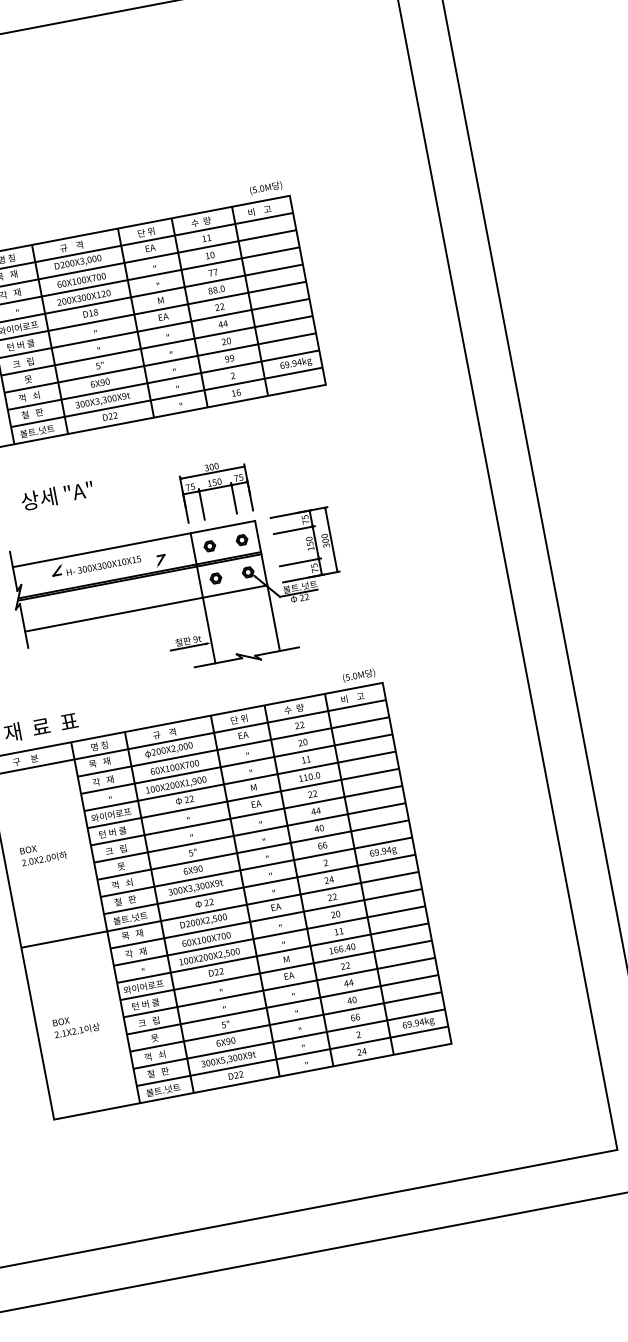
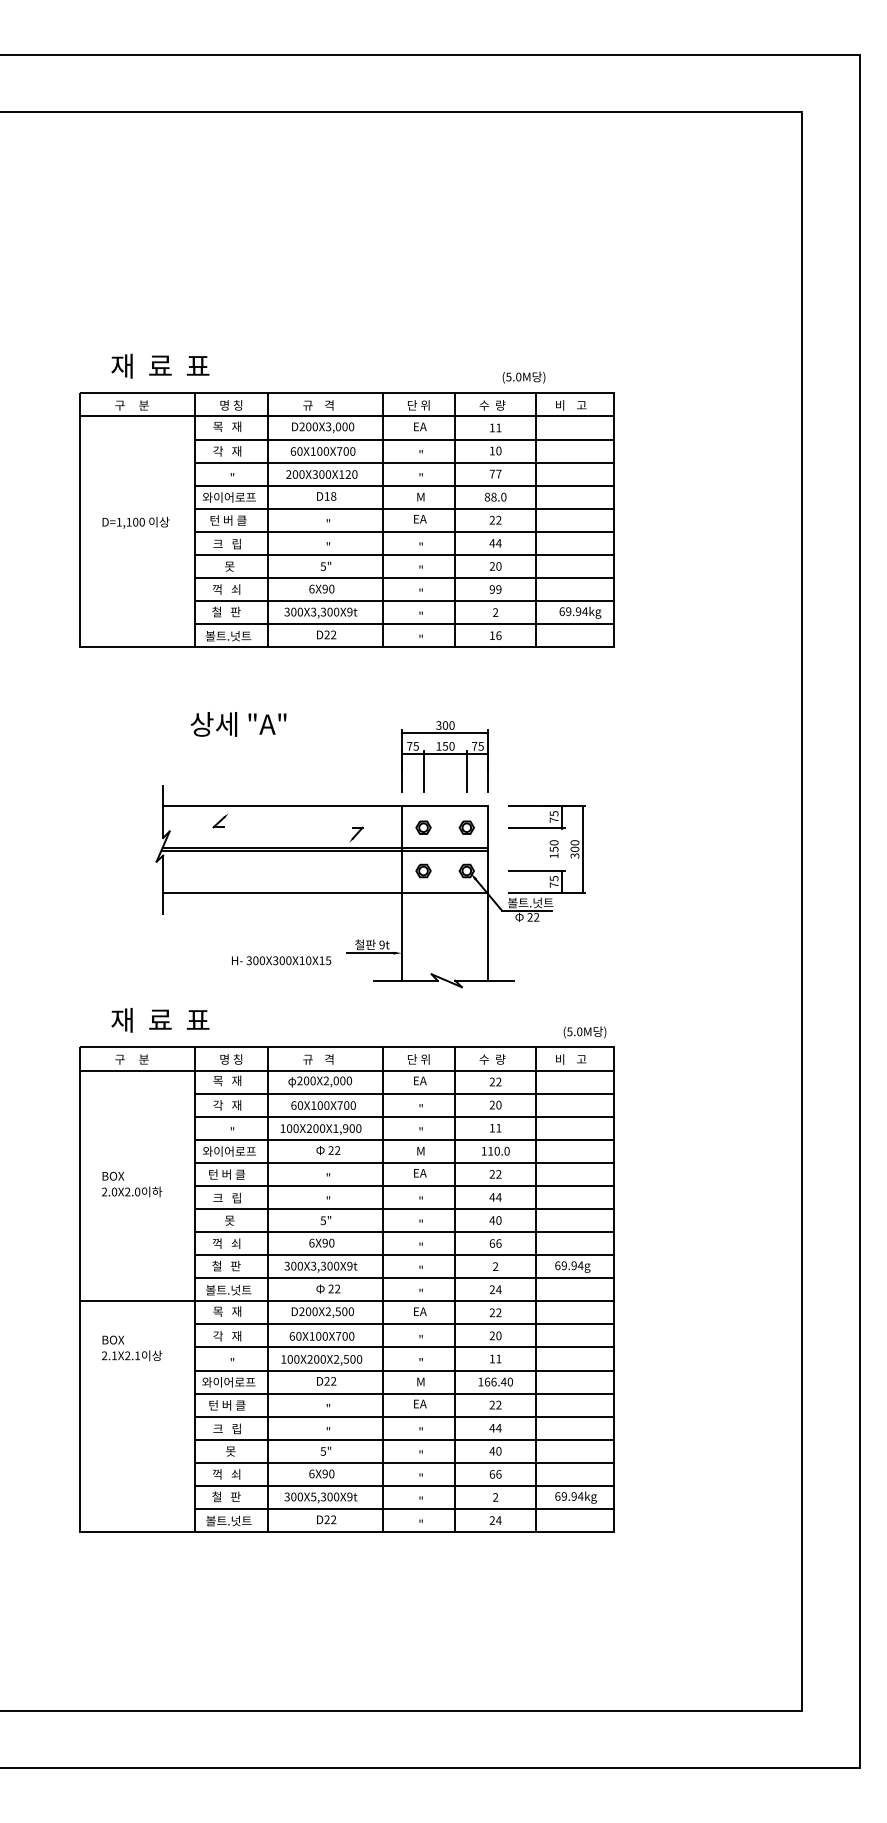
text: (265, 188) -> (523, 377), moved
line: (315, 542) -> (561, 849), removed
text: (103, 565) -> (281, 960), moved
text: (76, 1024) -> (132, 1347), moved

